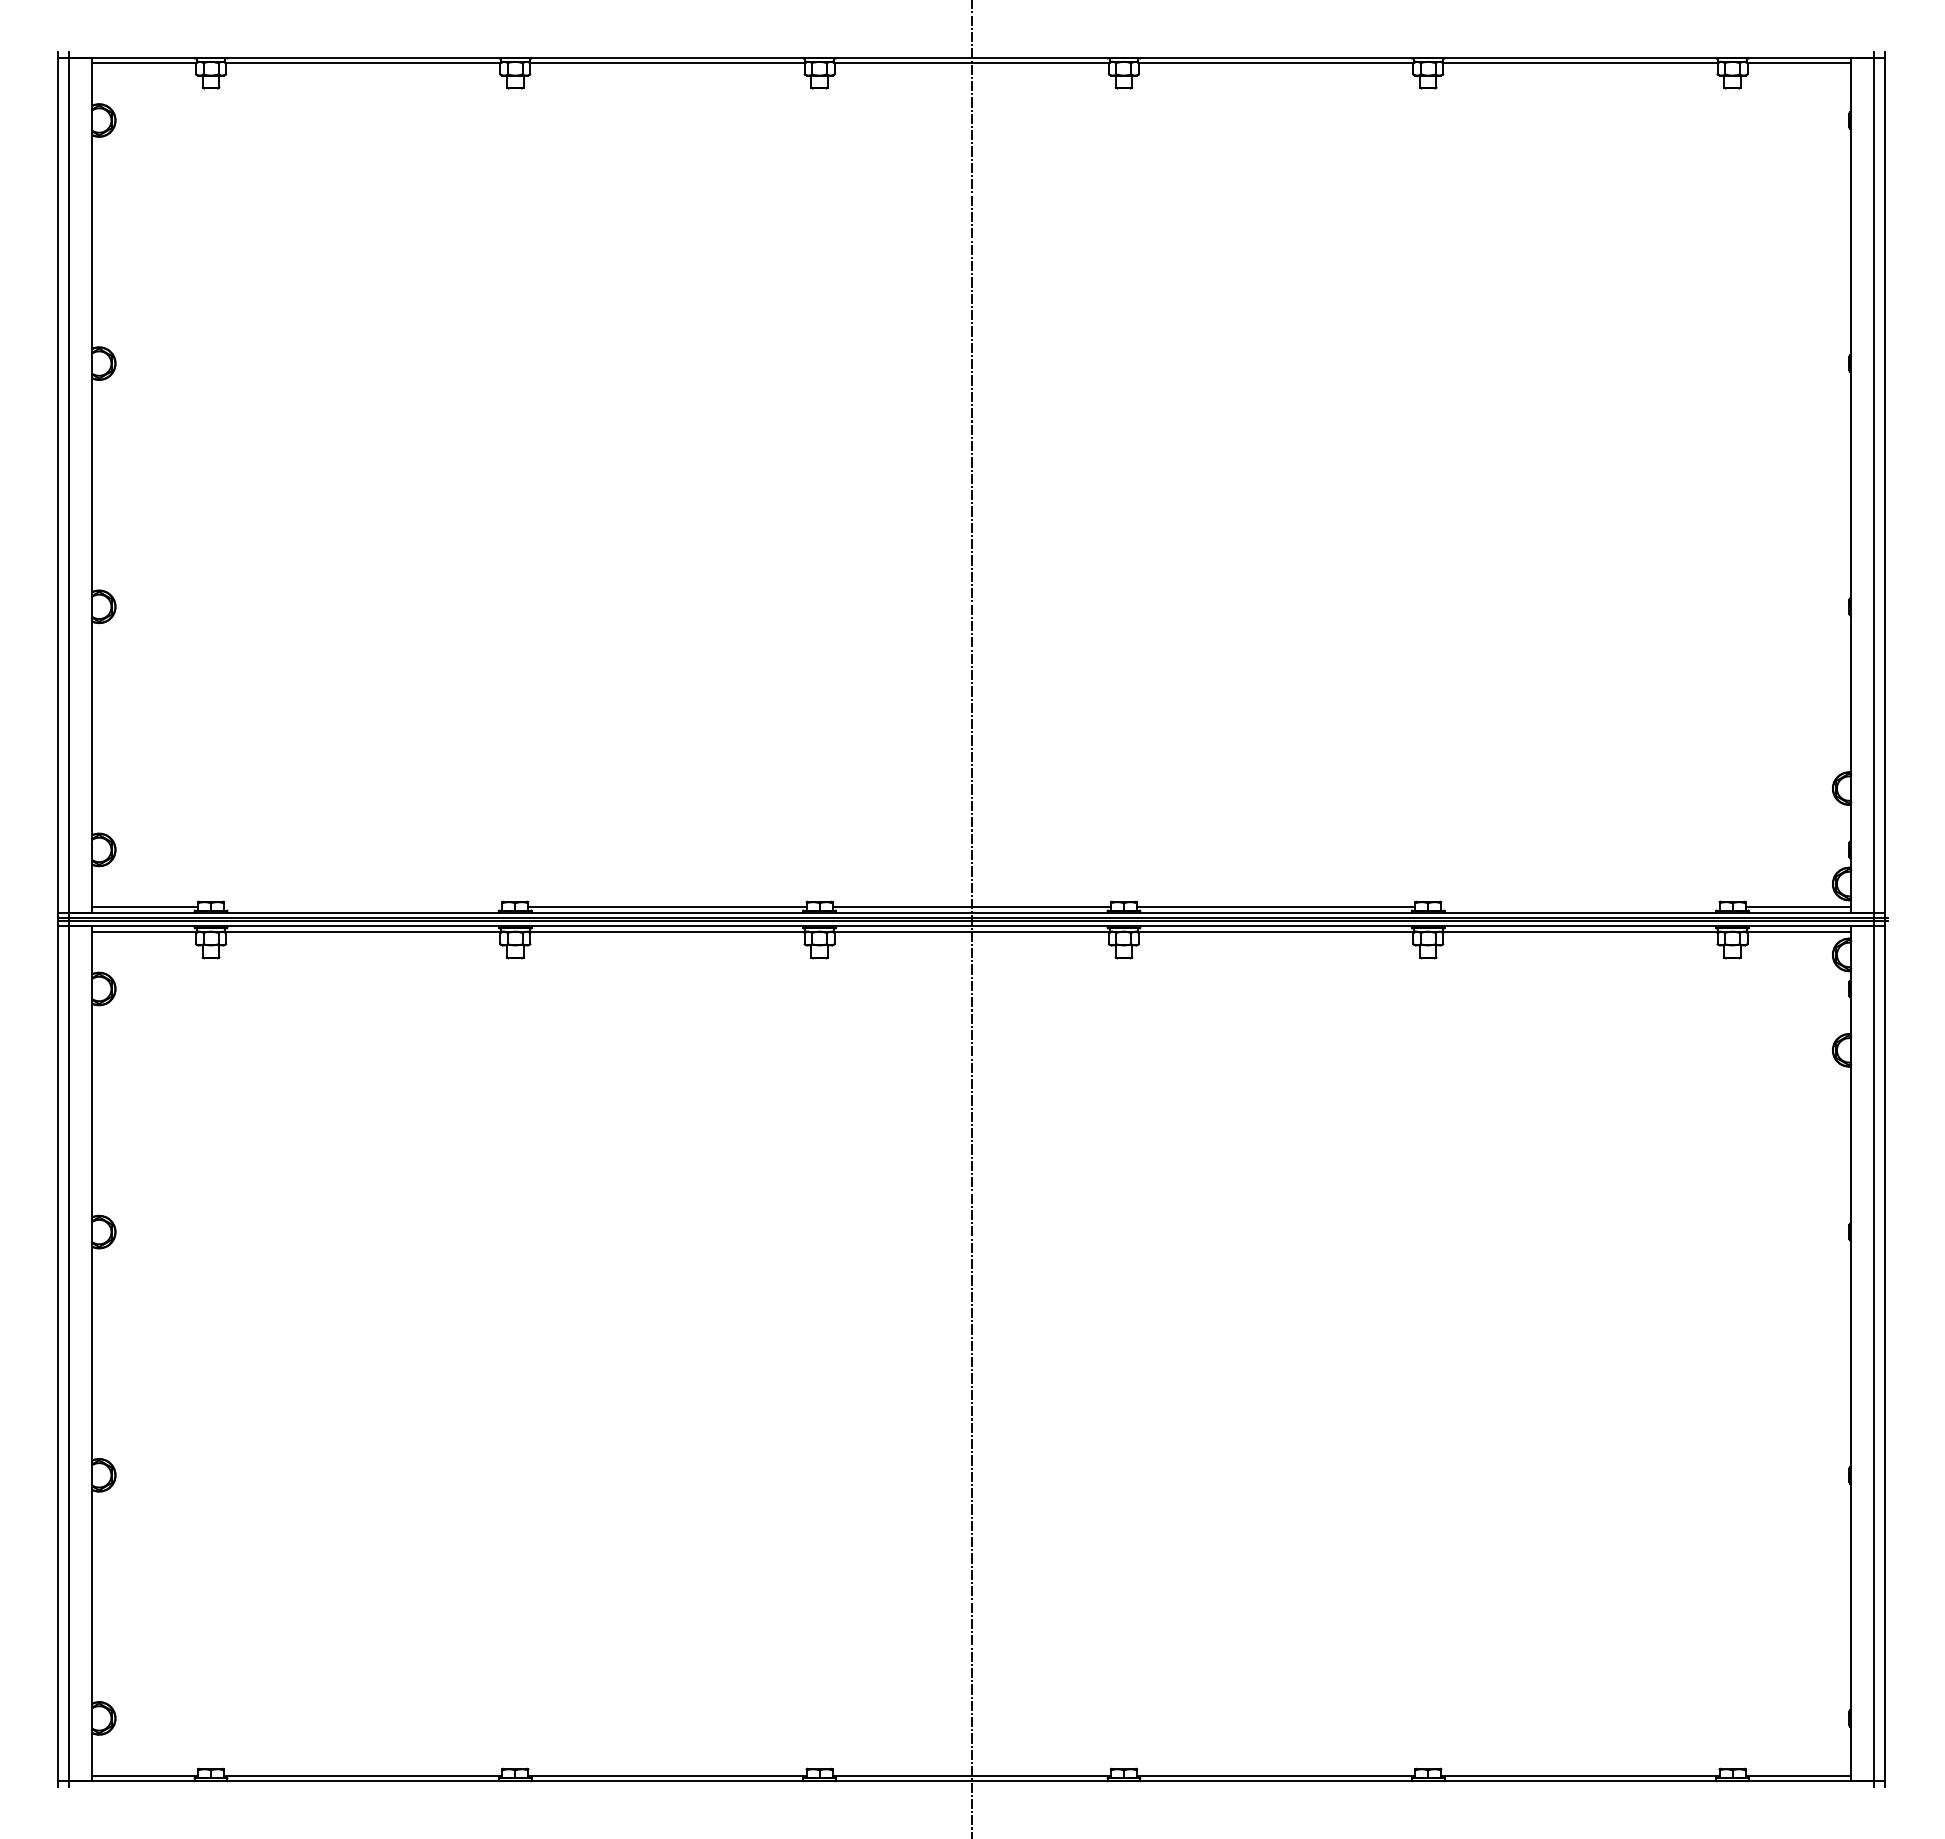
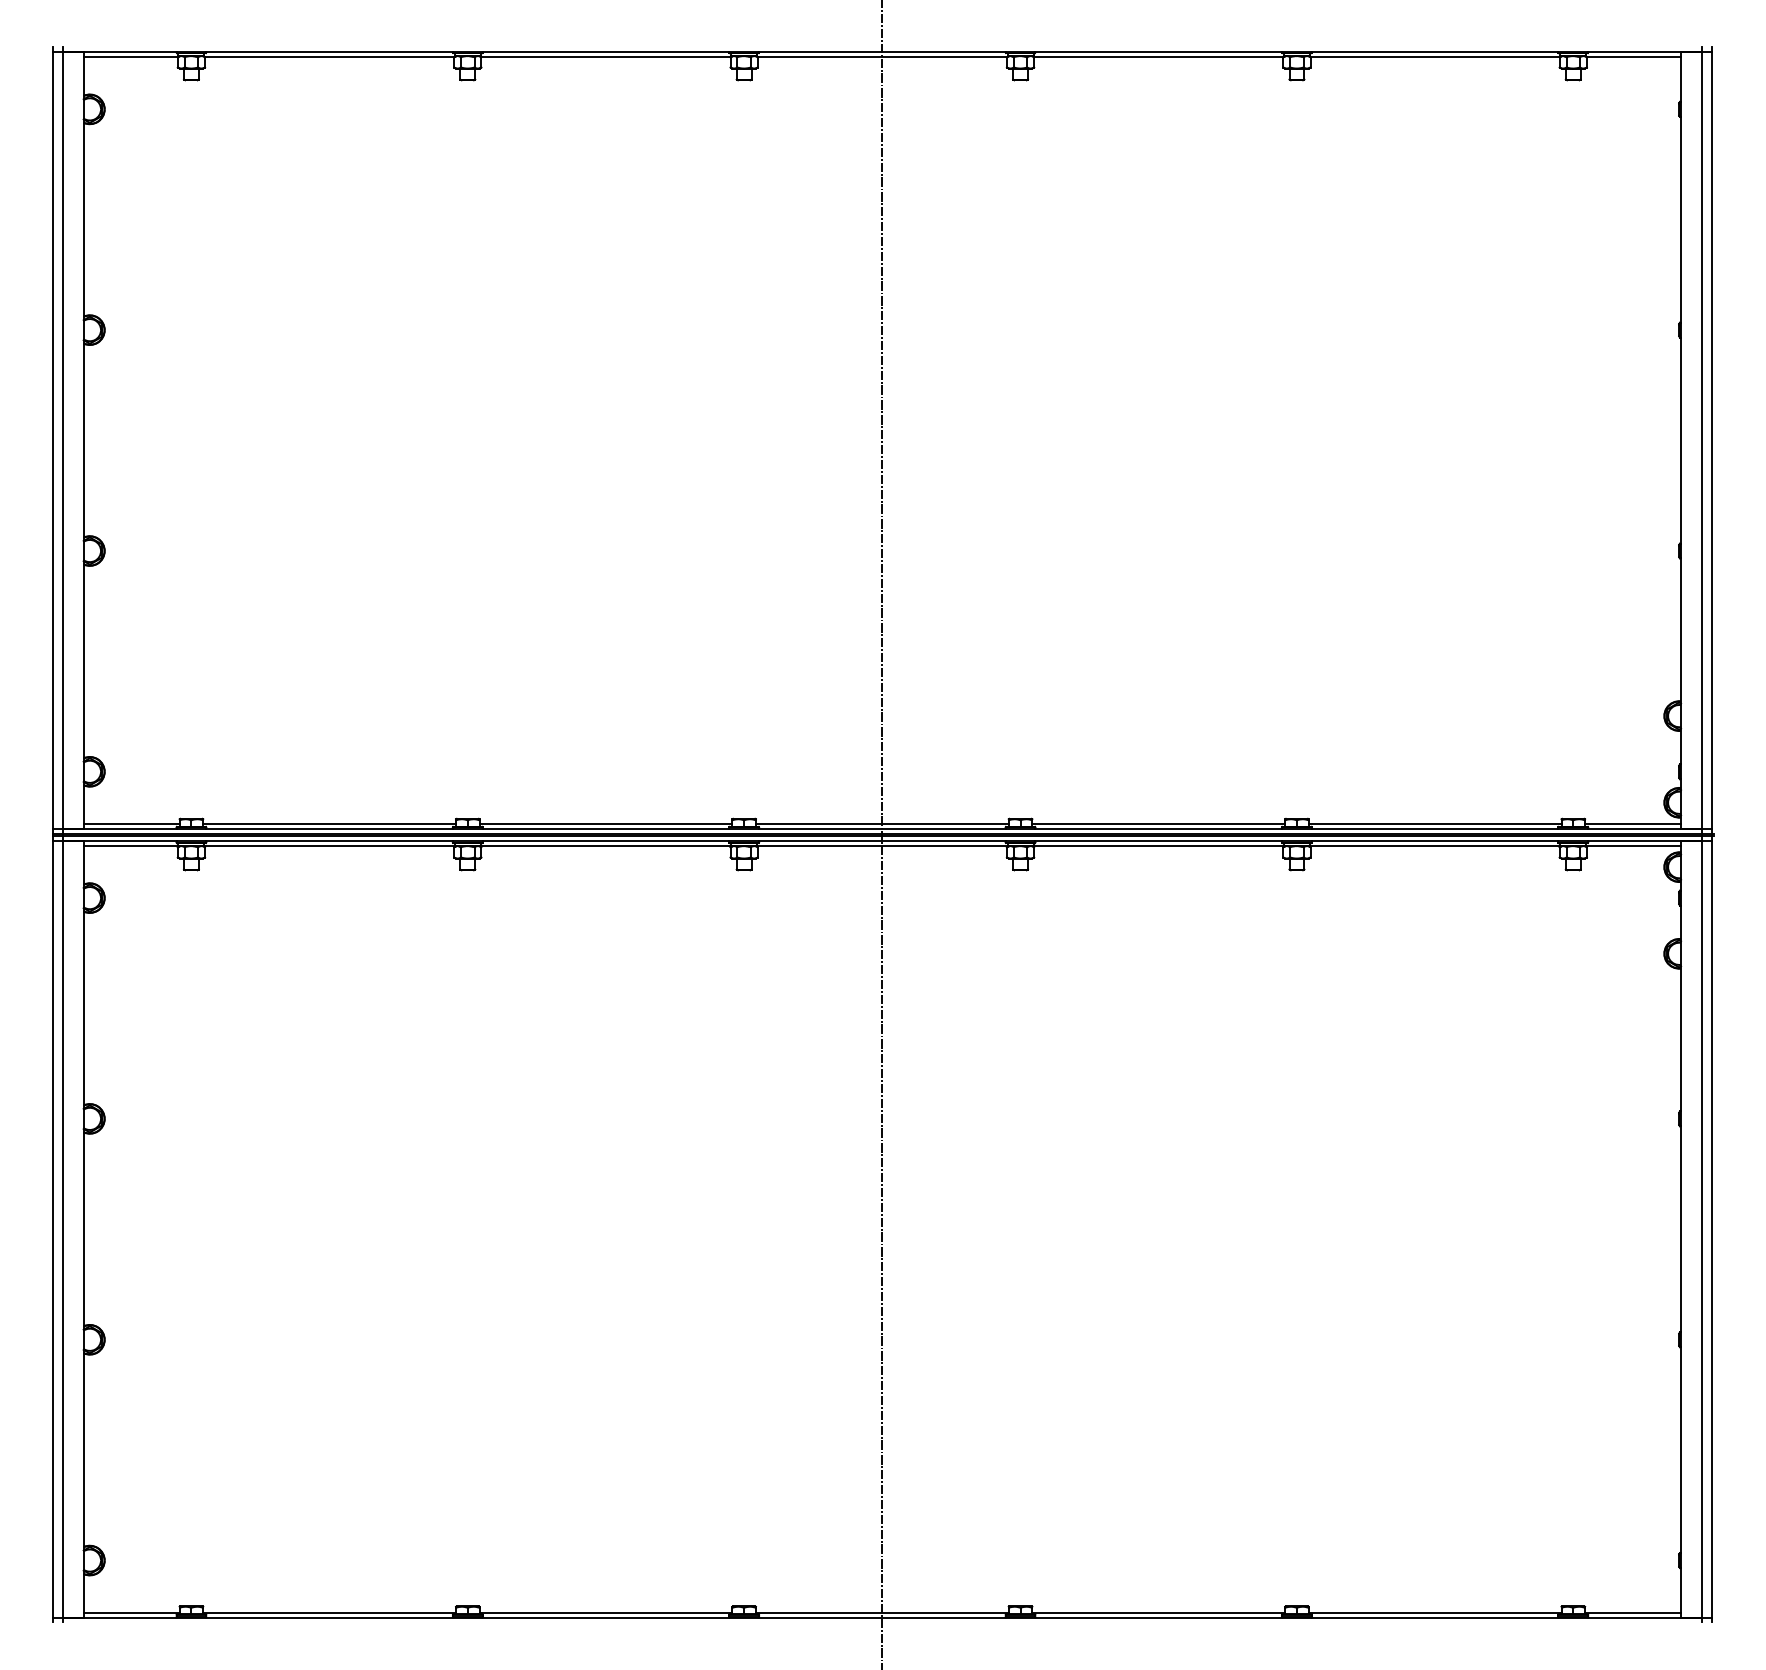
line: (362, 907) -> (328, 824), added
line: (1580, 907) -> (1435, 824), added

